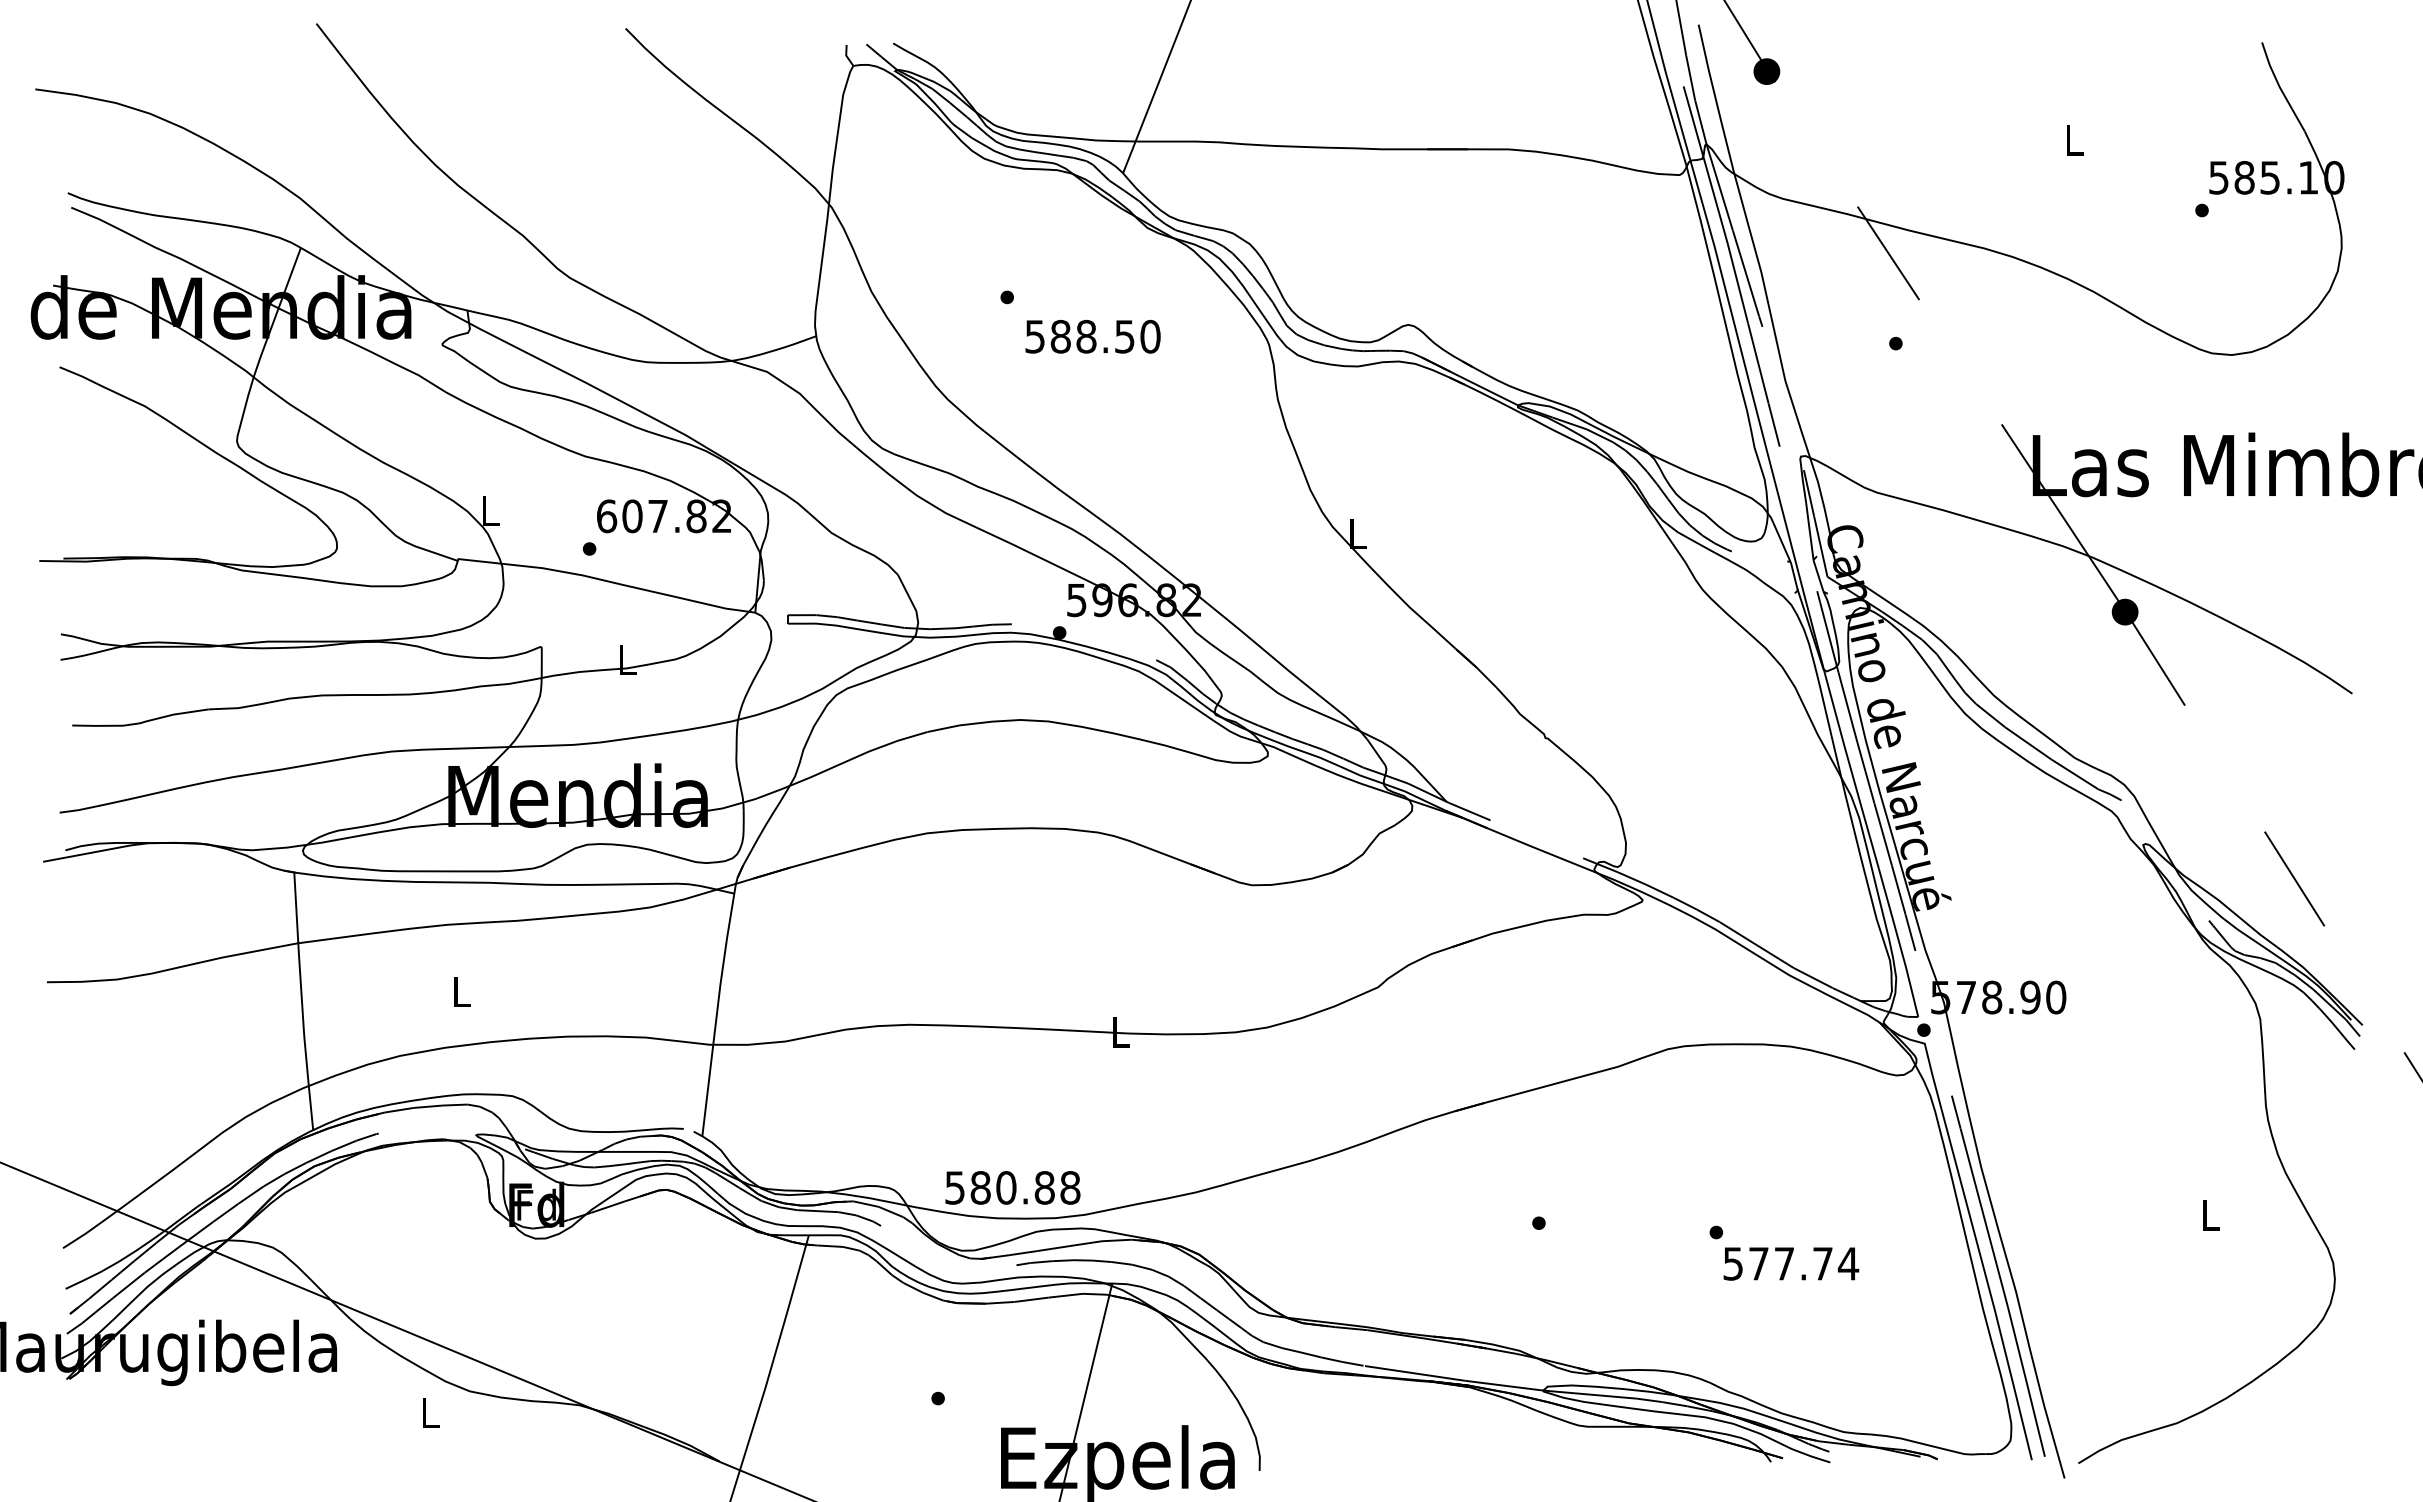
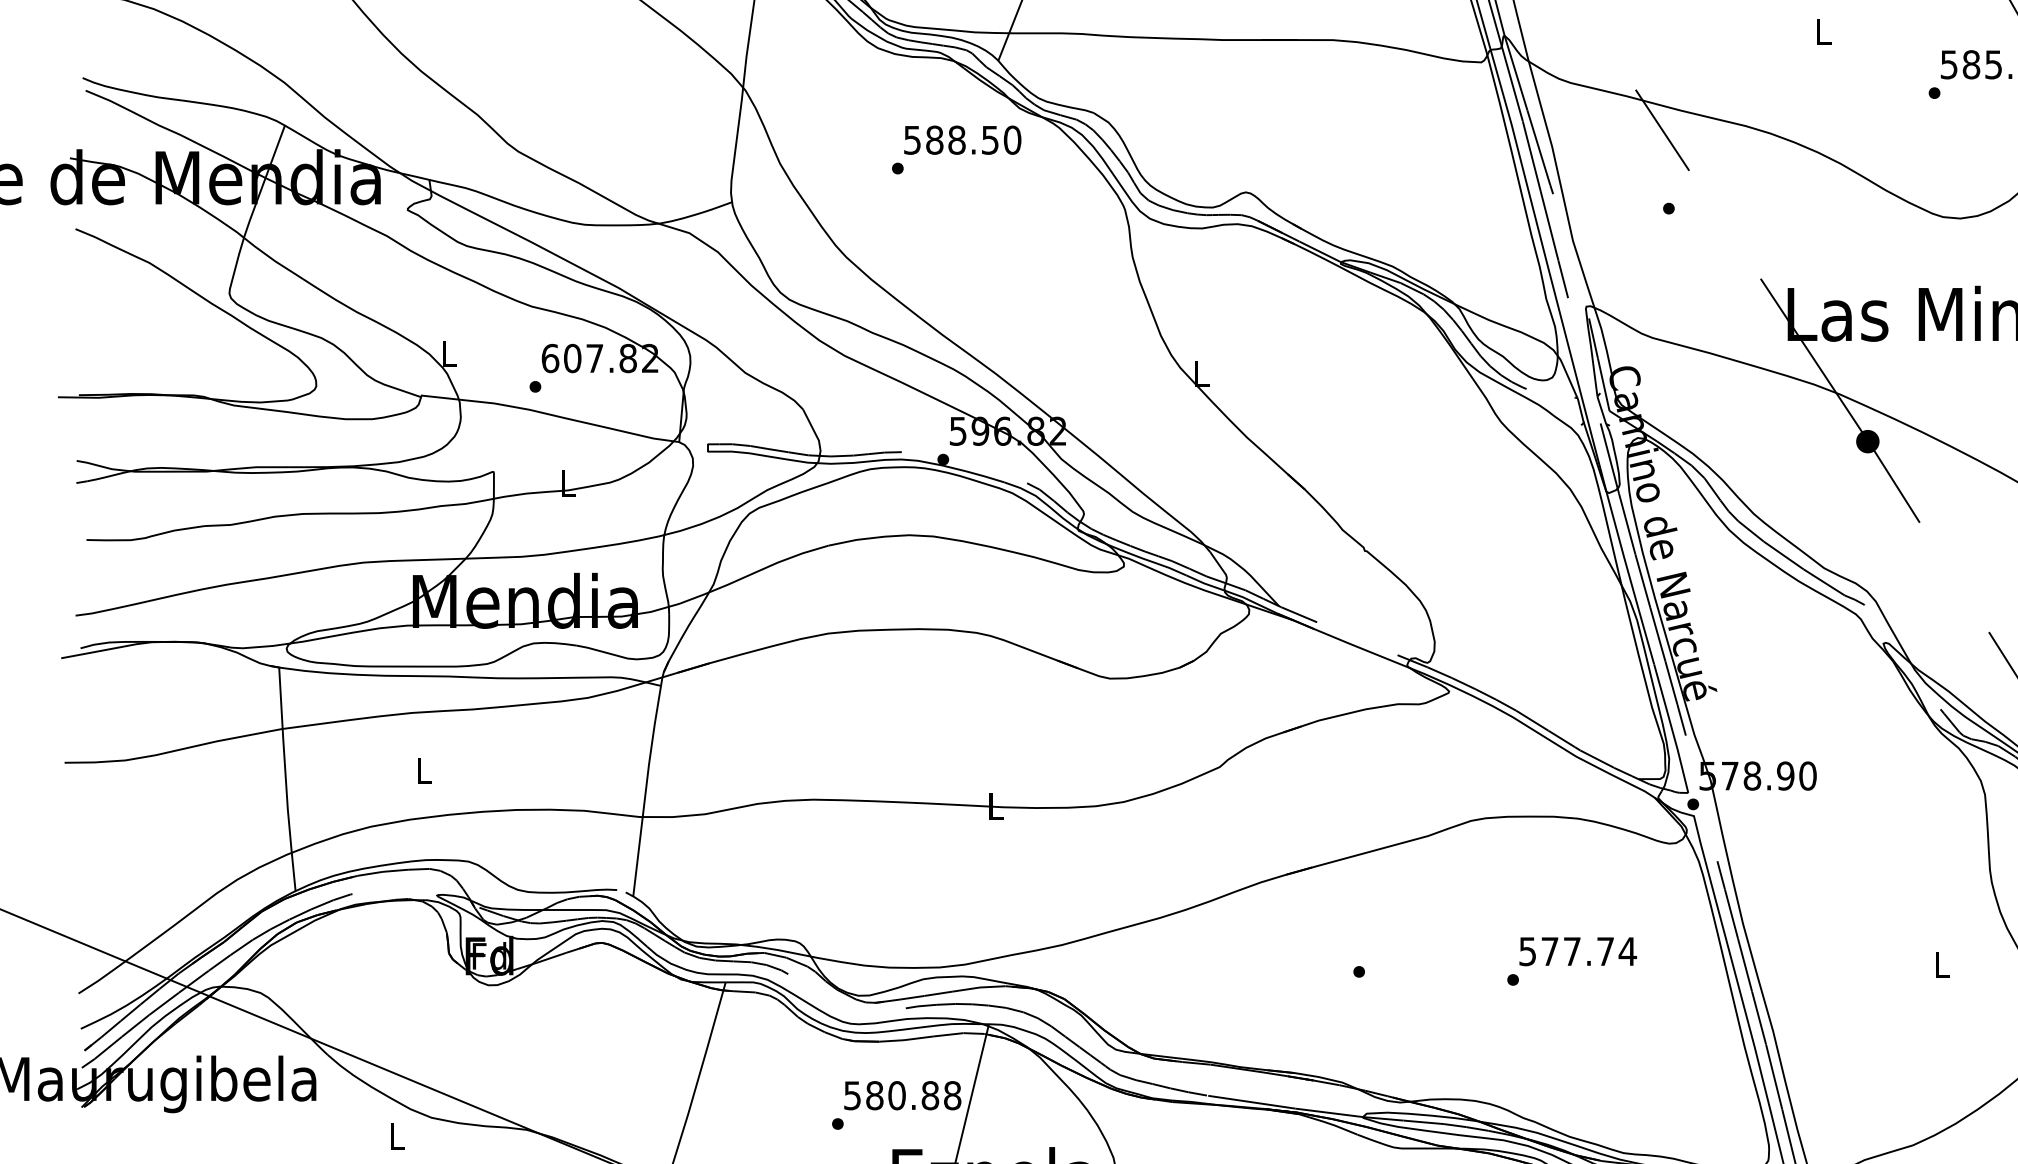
text: (1092, 336) -> (962, 139), moved
text: (1012, 1187) -> (902, 1095), moved
text: (1791, 1263) -> (1578, 951), moved

